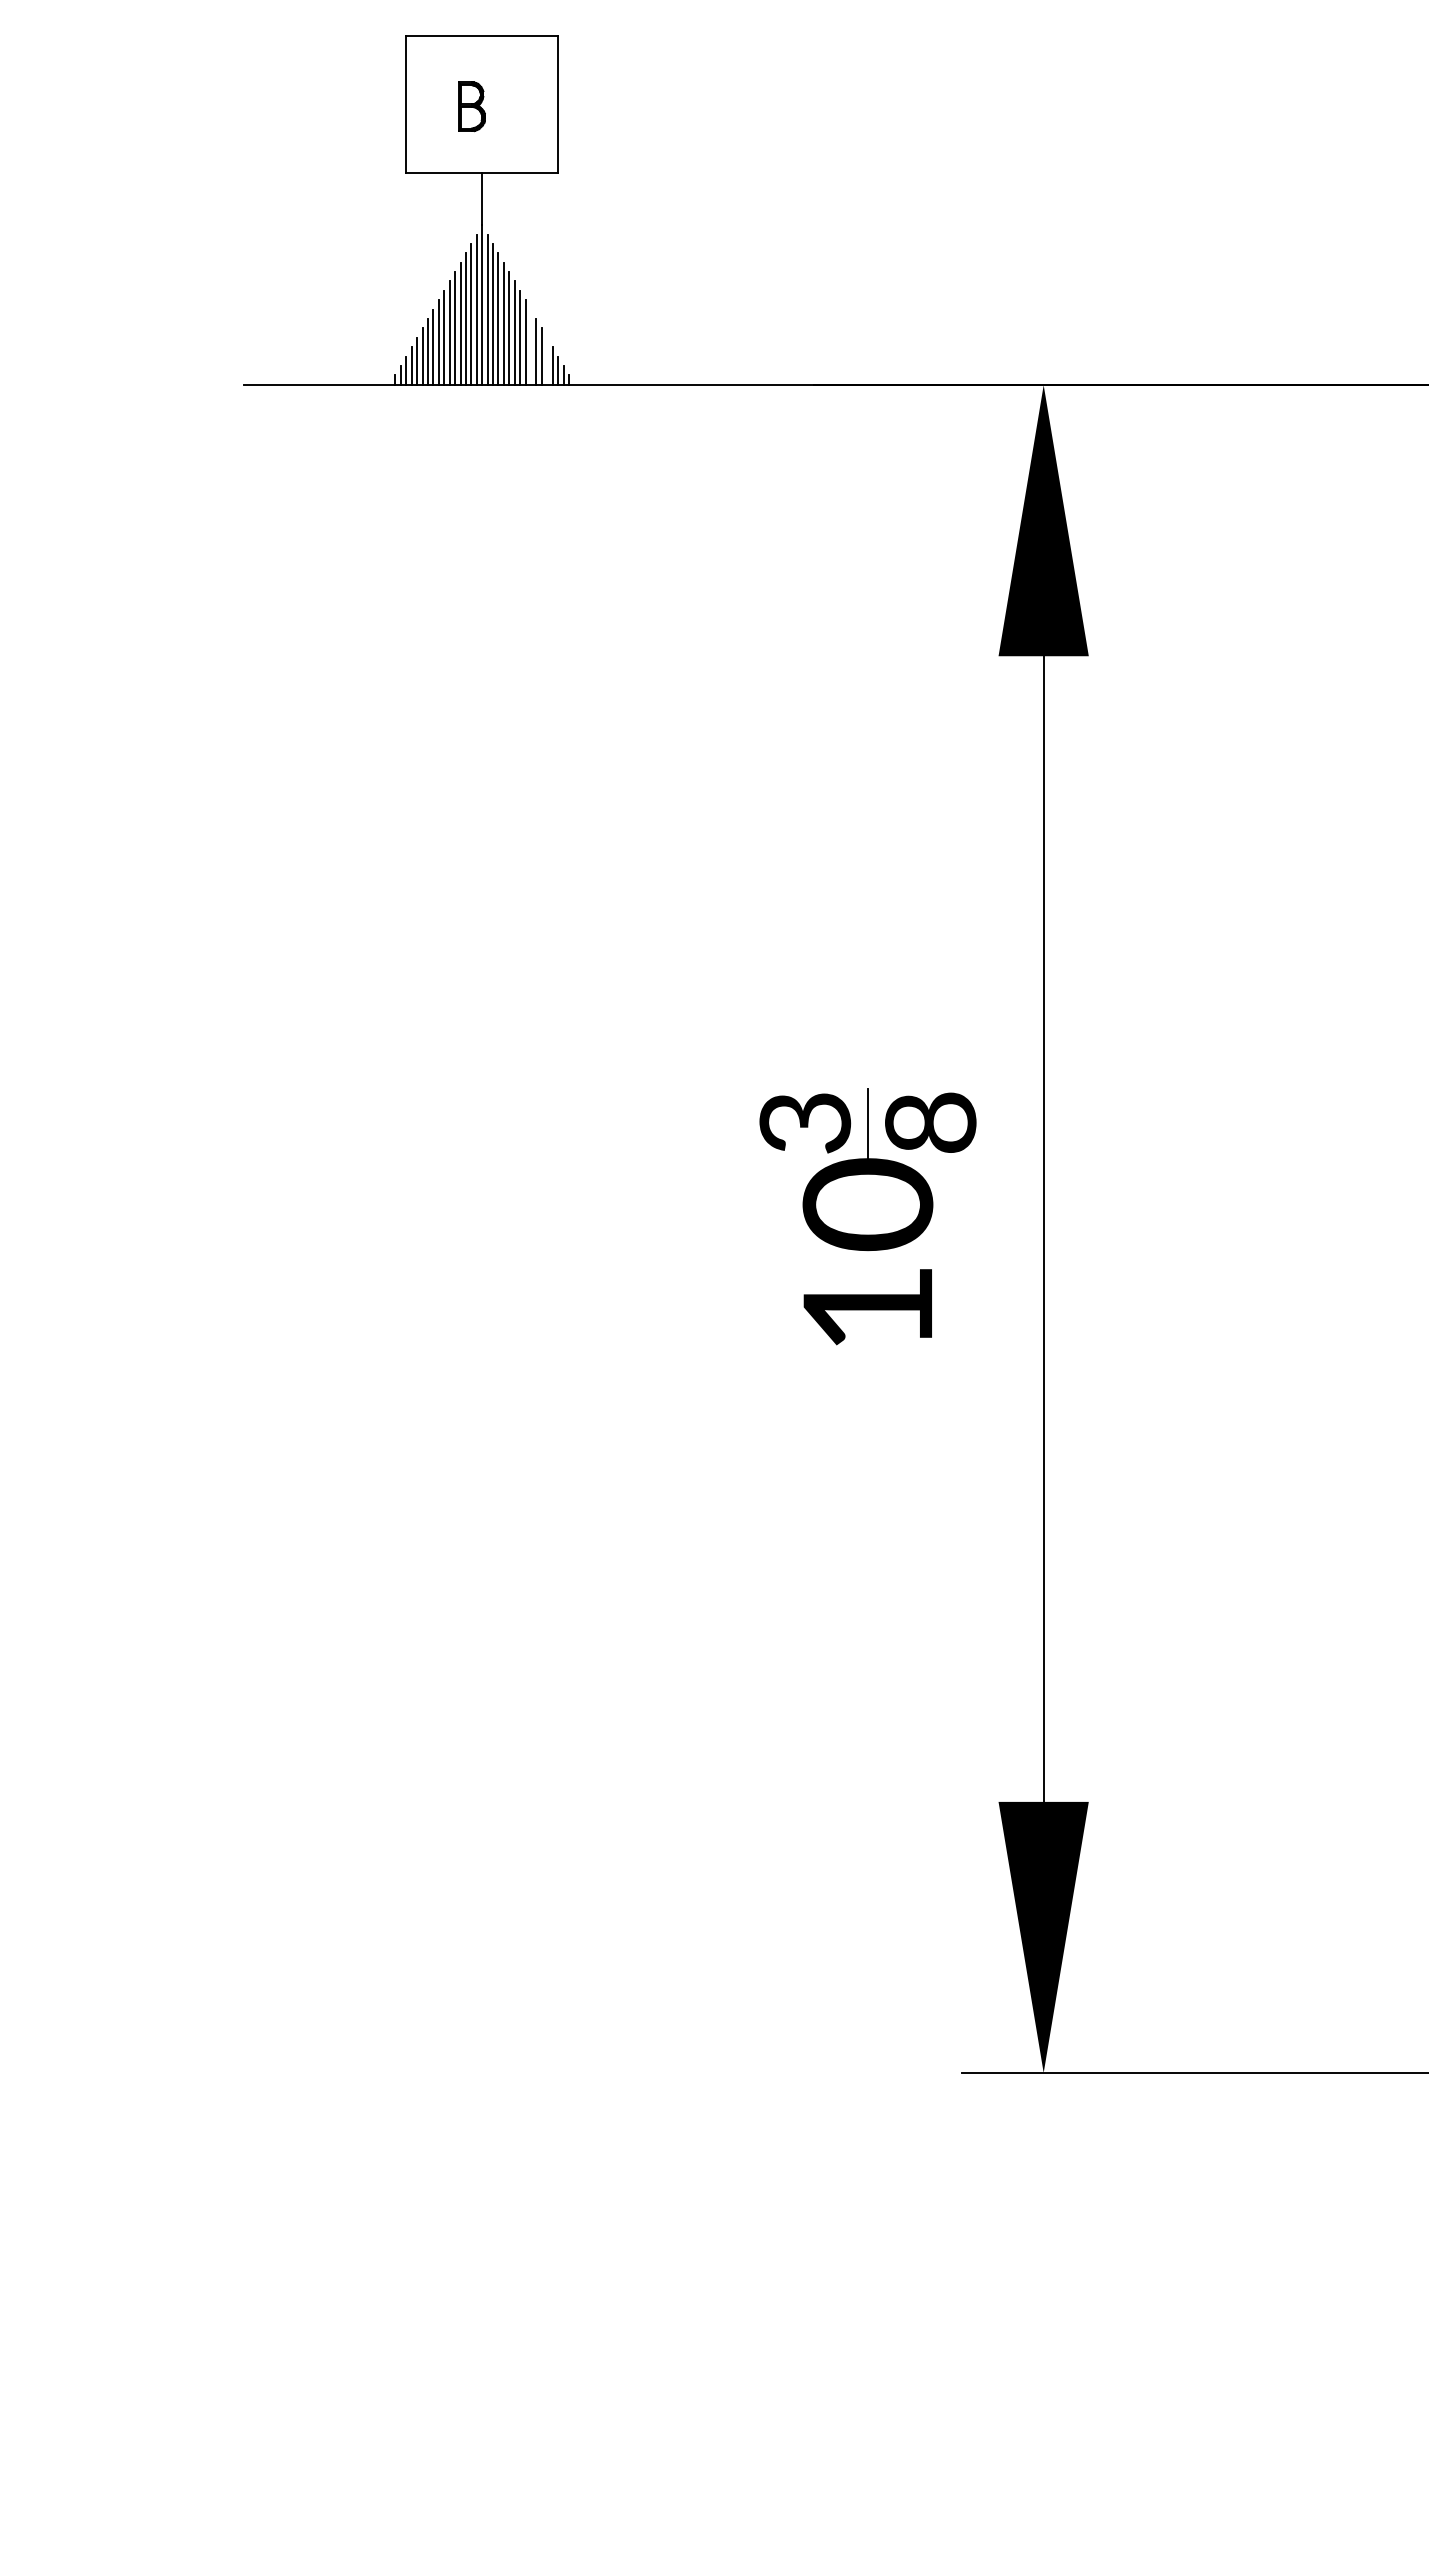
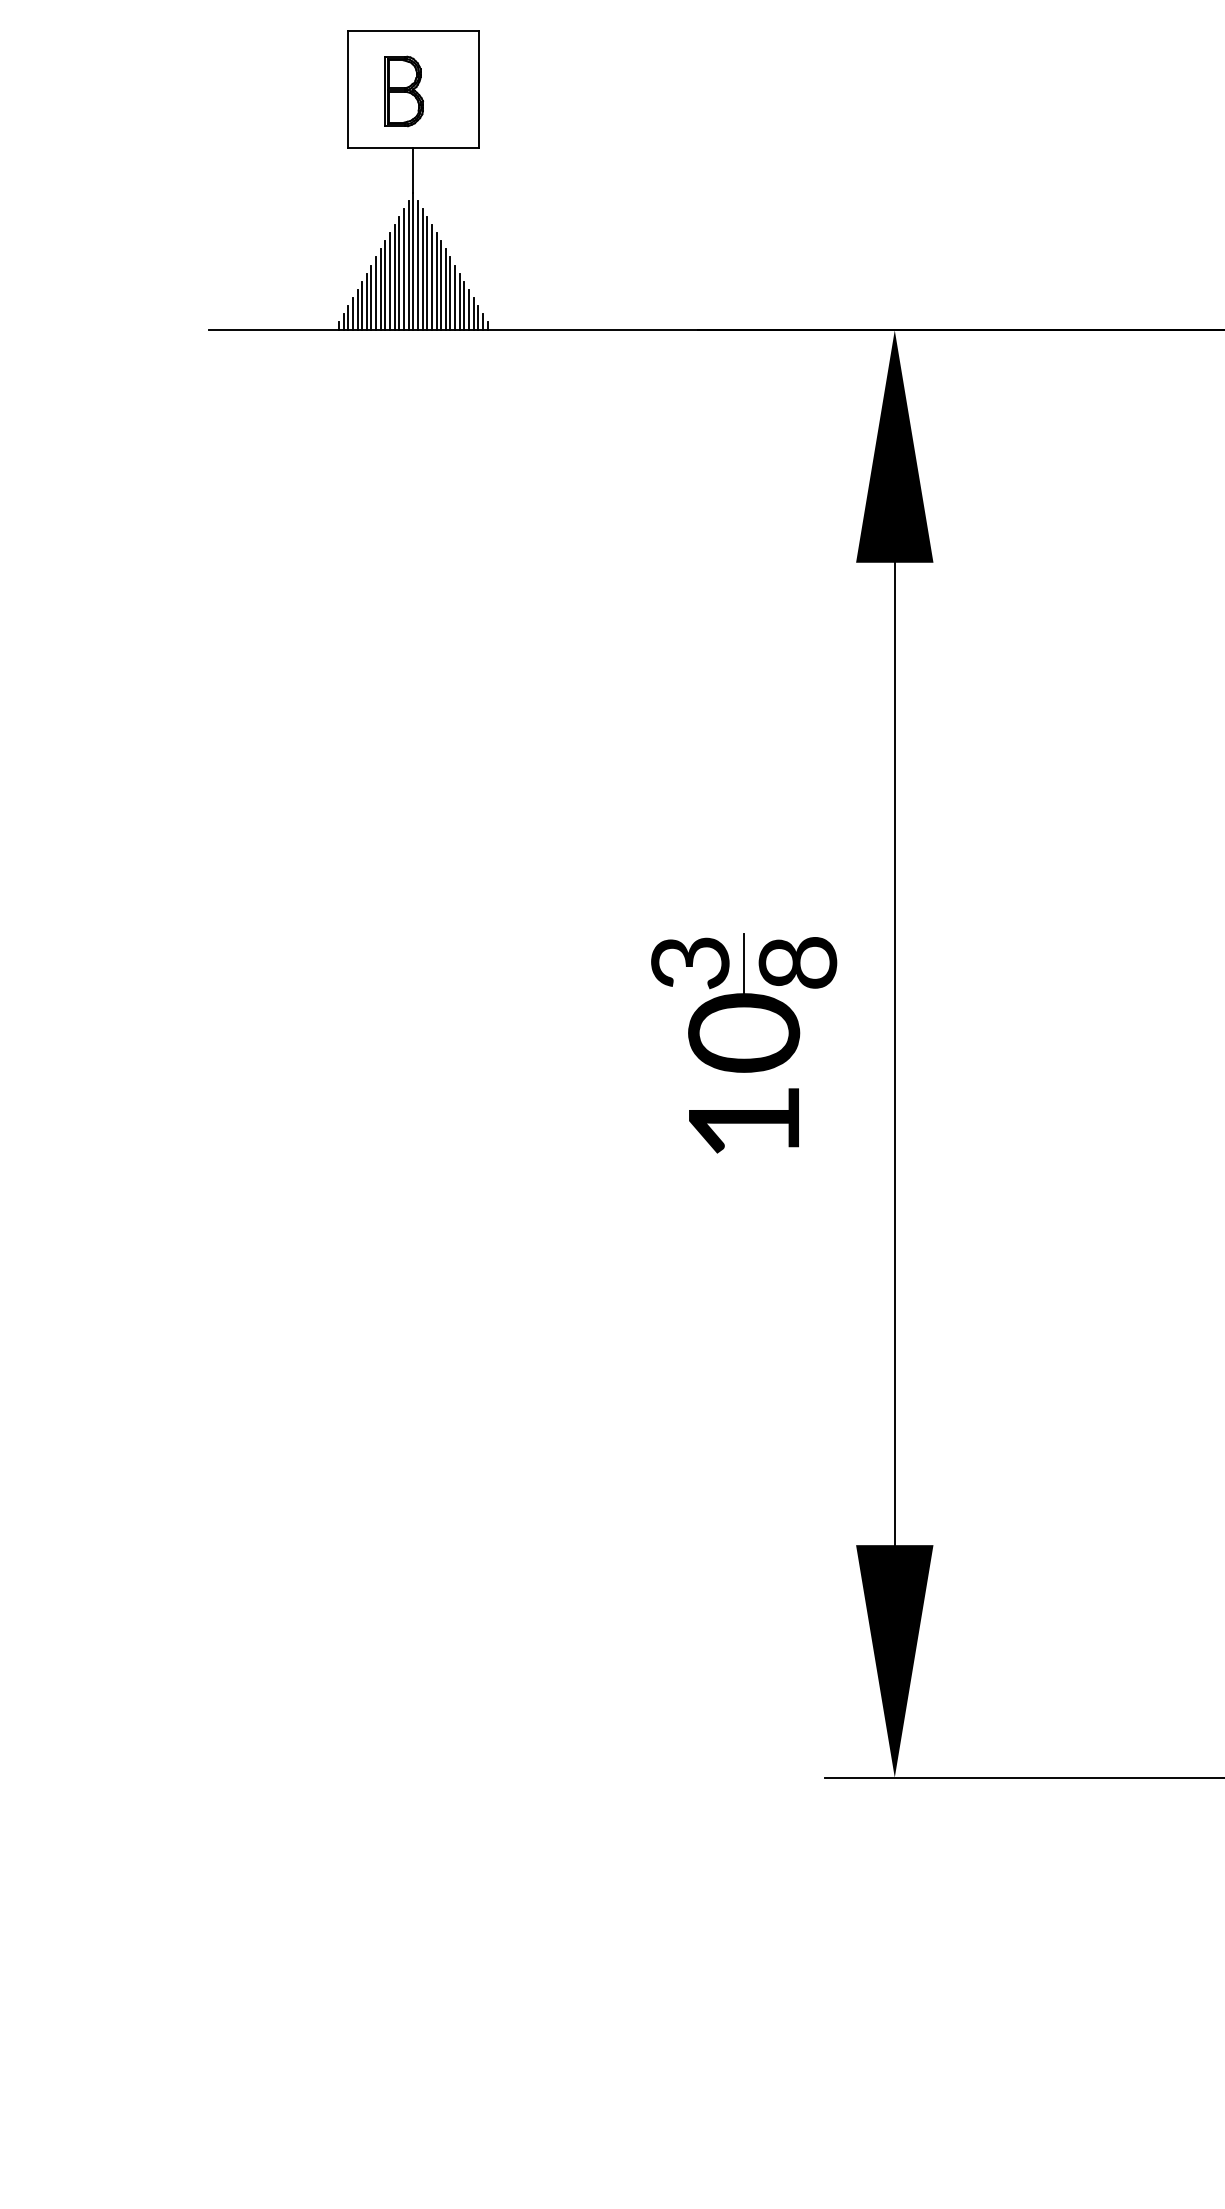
part: (471, 106) -> (404, 91), size x1.67
line: (530, 347) -> (454, 298), added
line: (547, 361) -> (469, 310), added

